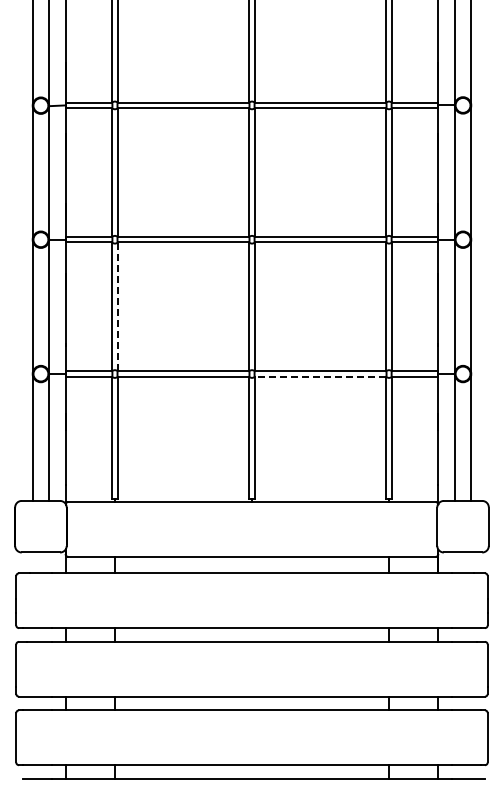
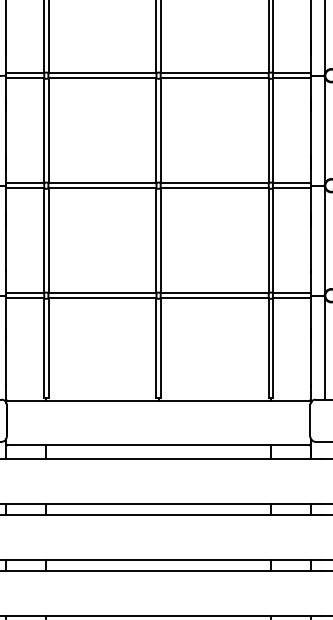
line: (117, 306) -> (48, 240), dashed -> solid
line: (320, 376) -> (214, 297), dashed -> solid

